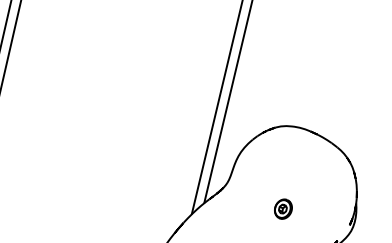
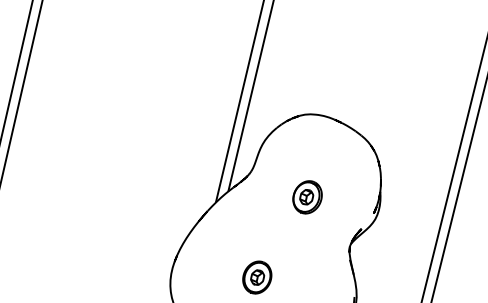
part: (283, 209) -> (307, 197), size x1.67

